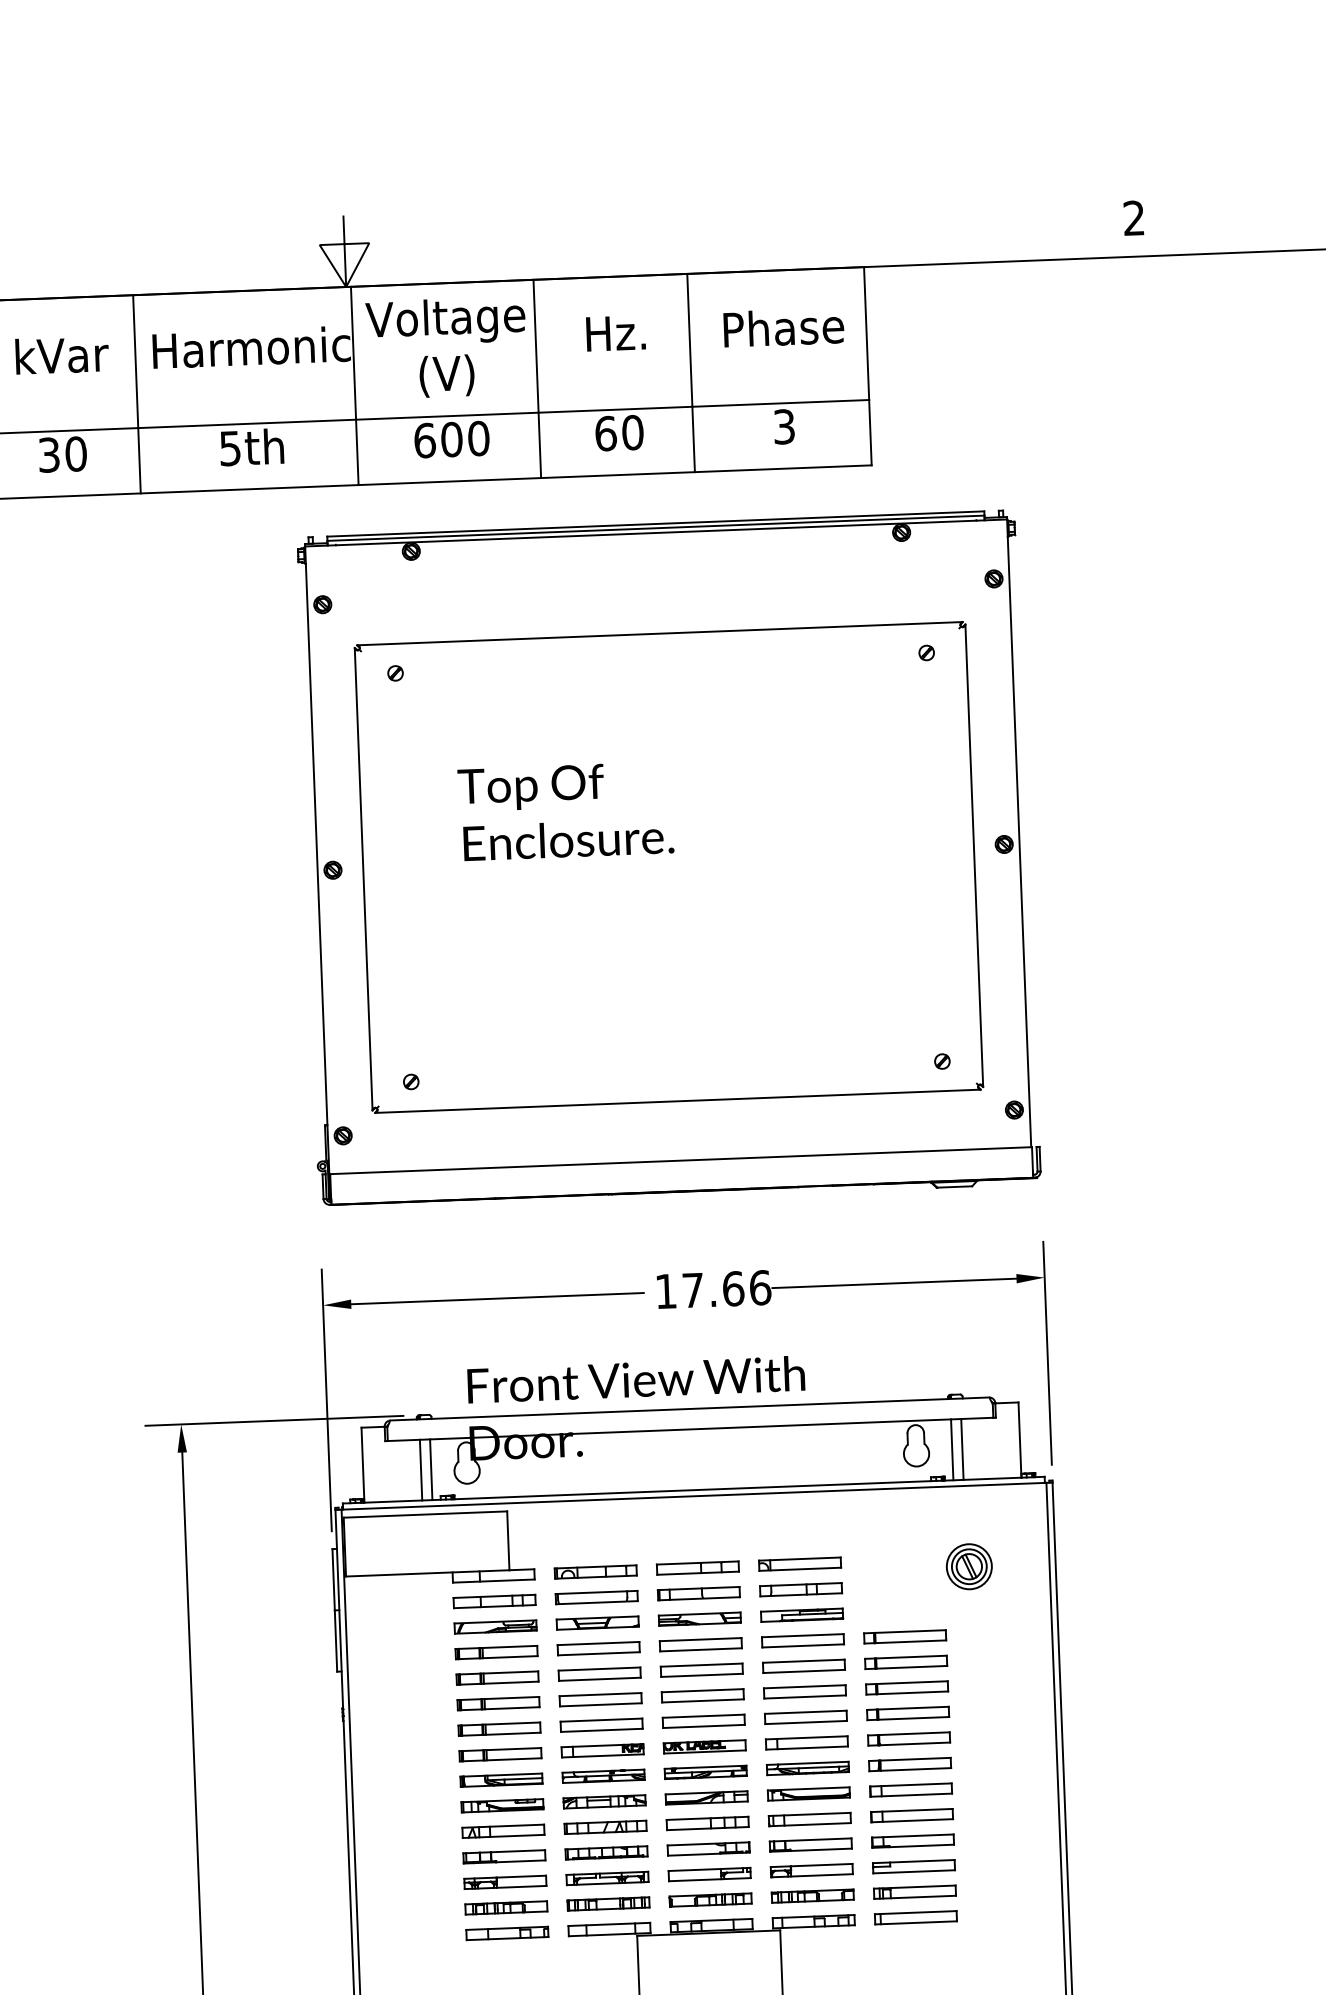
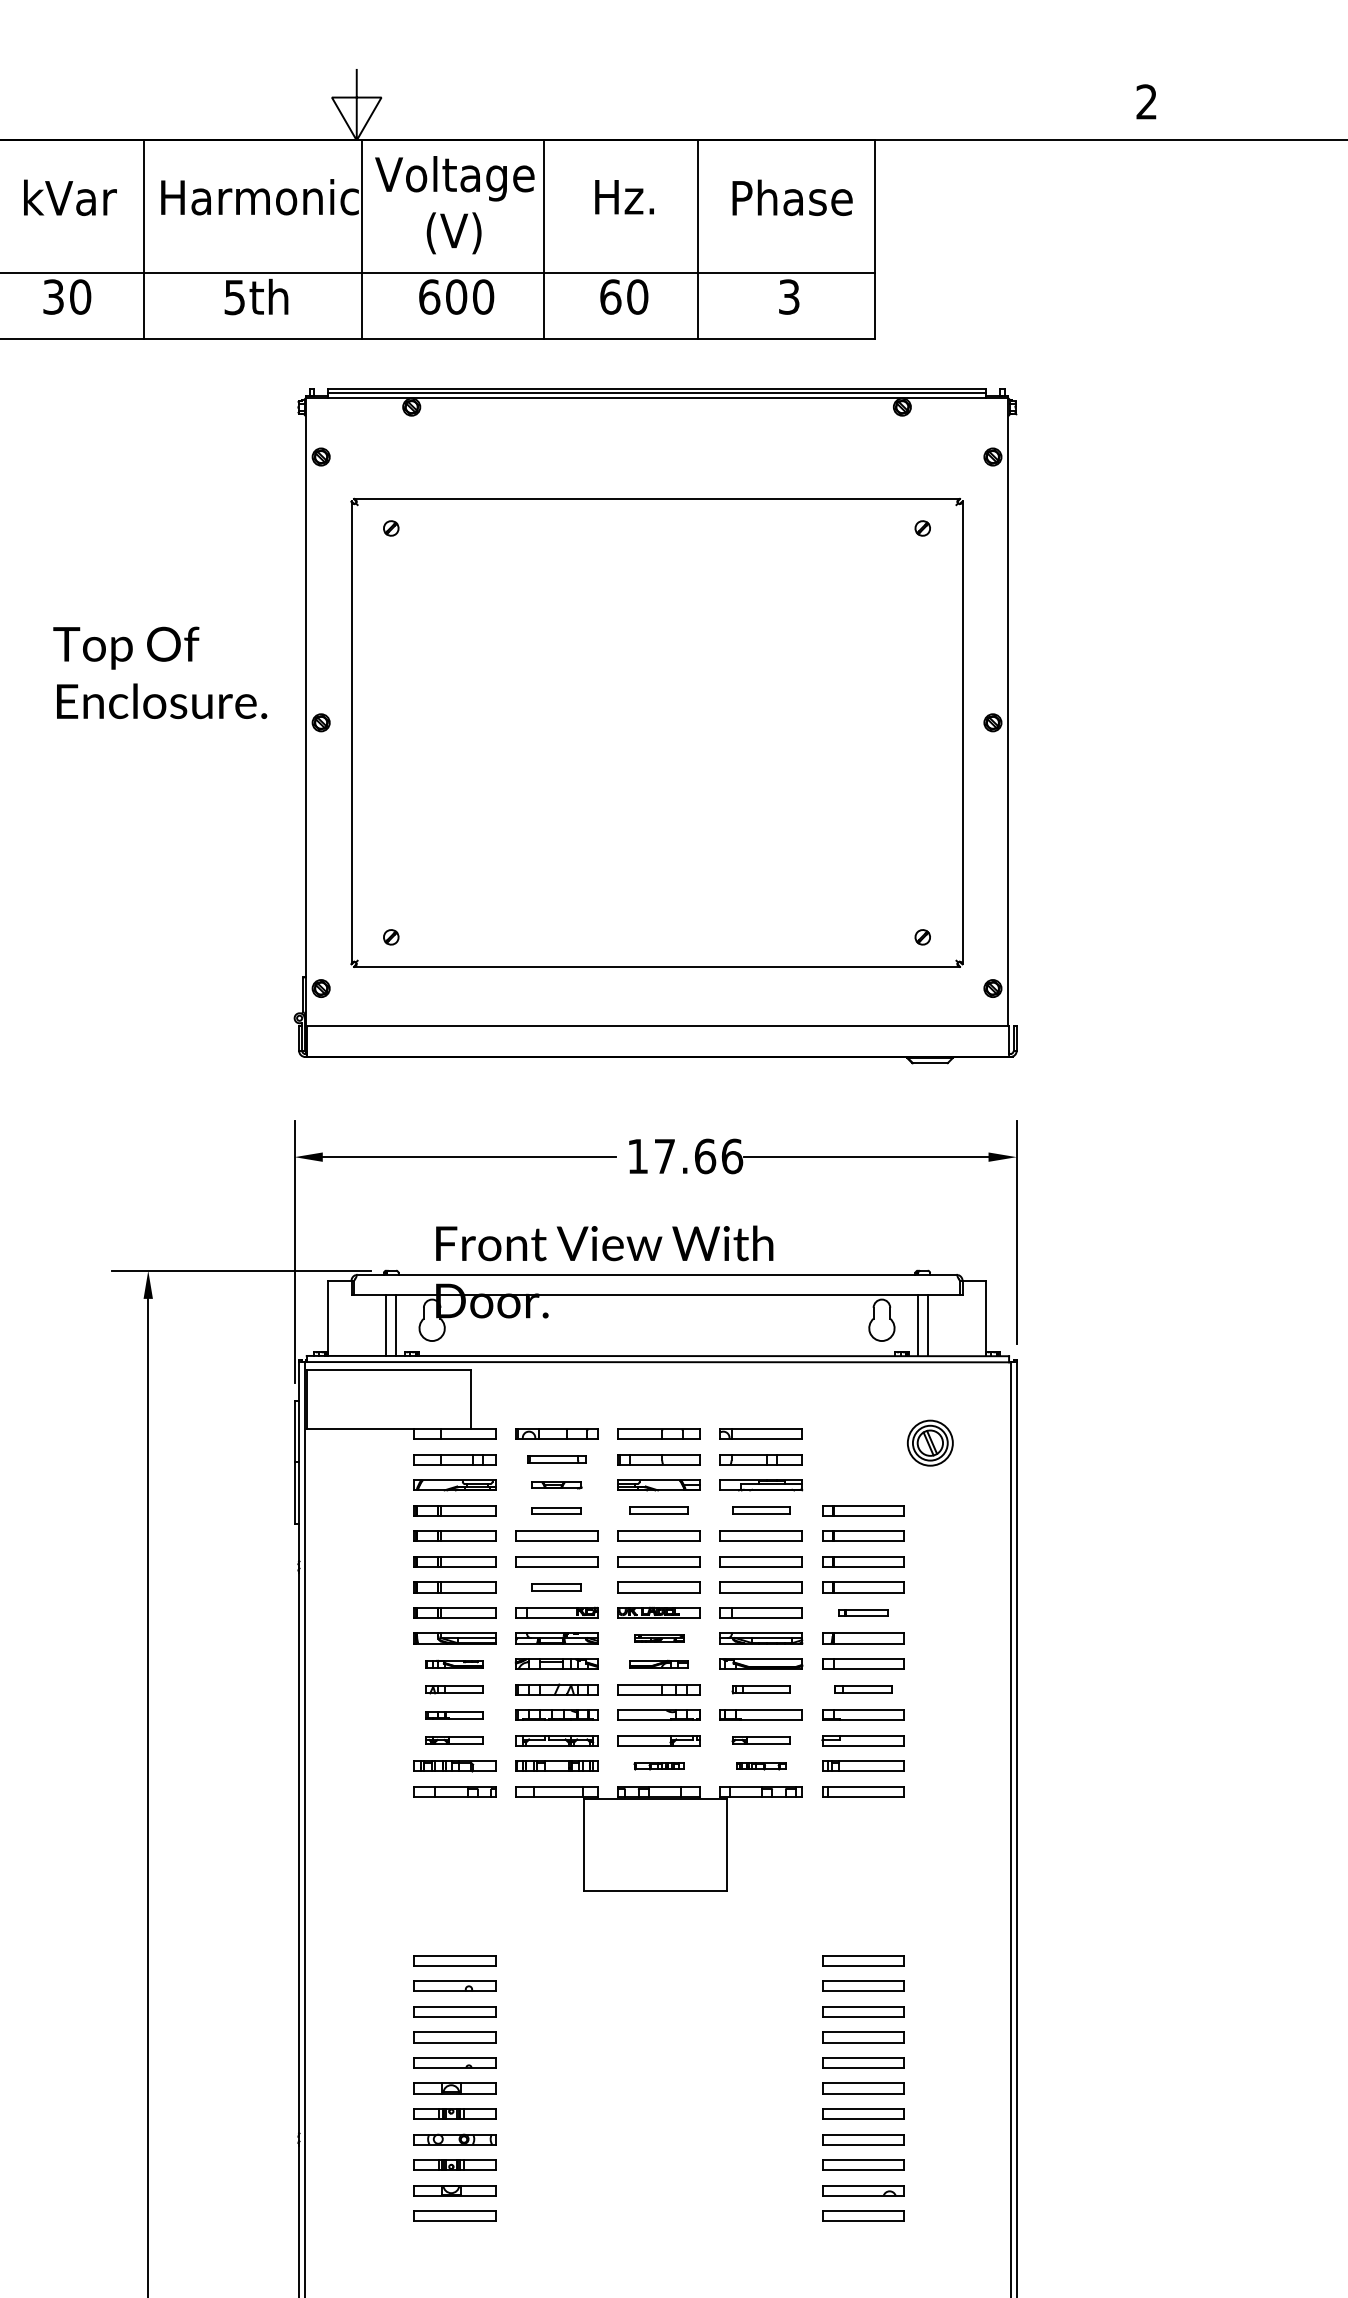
text: (566, 810) -> (160, 672), moved
part: (596, 1597) -> (556, 1459), size x0.7
part: (597, 1623) -> (556, 1485), size x0.6
part: (802, 1640) -> (760, 1510), size x0.7
part: (700, 1644) -> (658, 1510), size x0.7
part: (598, 1648) -> (556, 1510), size x0.6
part: (601, 1725) -> (556, 1587), size x0.6
part: (909, 1738) -> (863, 1612), size x0.6
part: (705, 1772) -> (658, 1638), size x0.6
part: (706, 1797) -> (658, 1663), size x0.7
part: (502, 1805) -> (454, 1663), size x0.7
part: (912, 1815) -> (863, 1689), size x0.7
part: (809, 1819) -> (760, 1689), size x0.7
part: (503, 1831) -> (454, 1689), size x0.7
part: (504, 1856) -> (454, 1714), size x0.7
part: (811, 1870) -> (760, 1740), size x0.7
part: (505, 1882) -> (454, 1740), size x0.7
part: (812, 1896) -> (760, 1766), size x0.6
part: (710, 1900) -> (658, 1766), size x0.6

